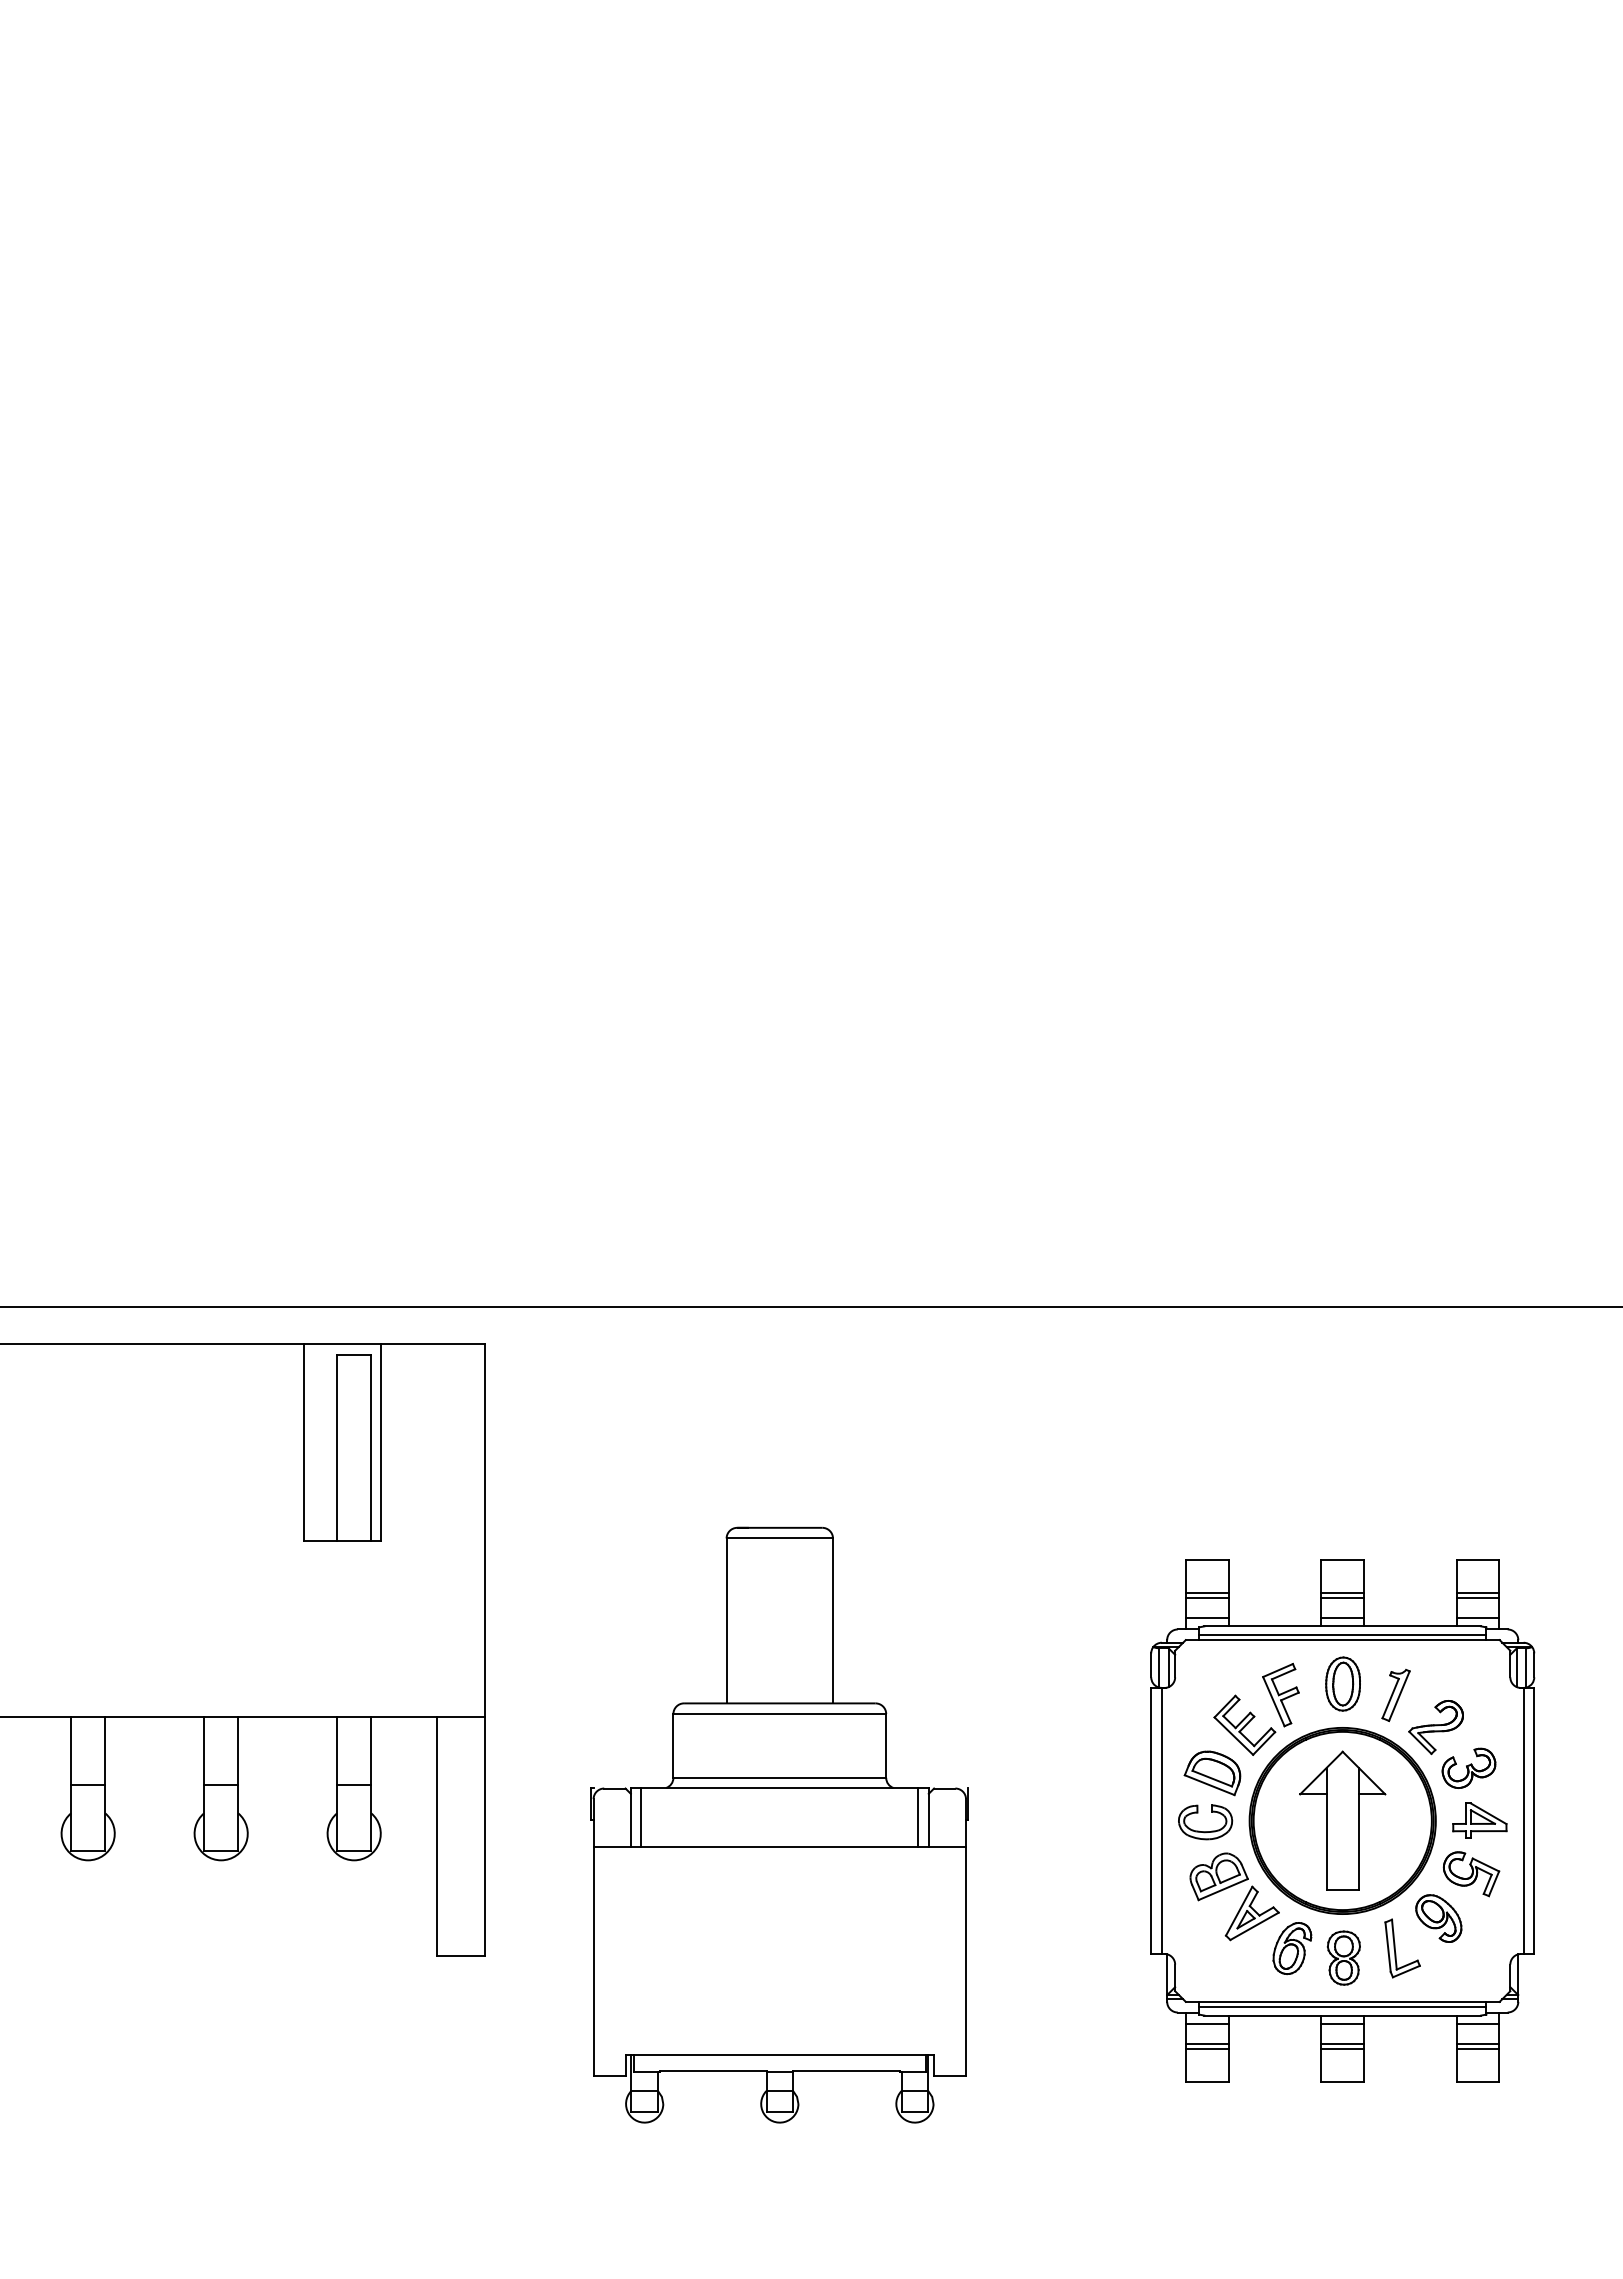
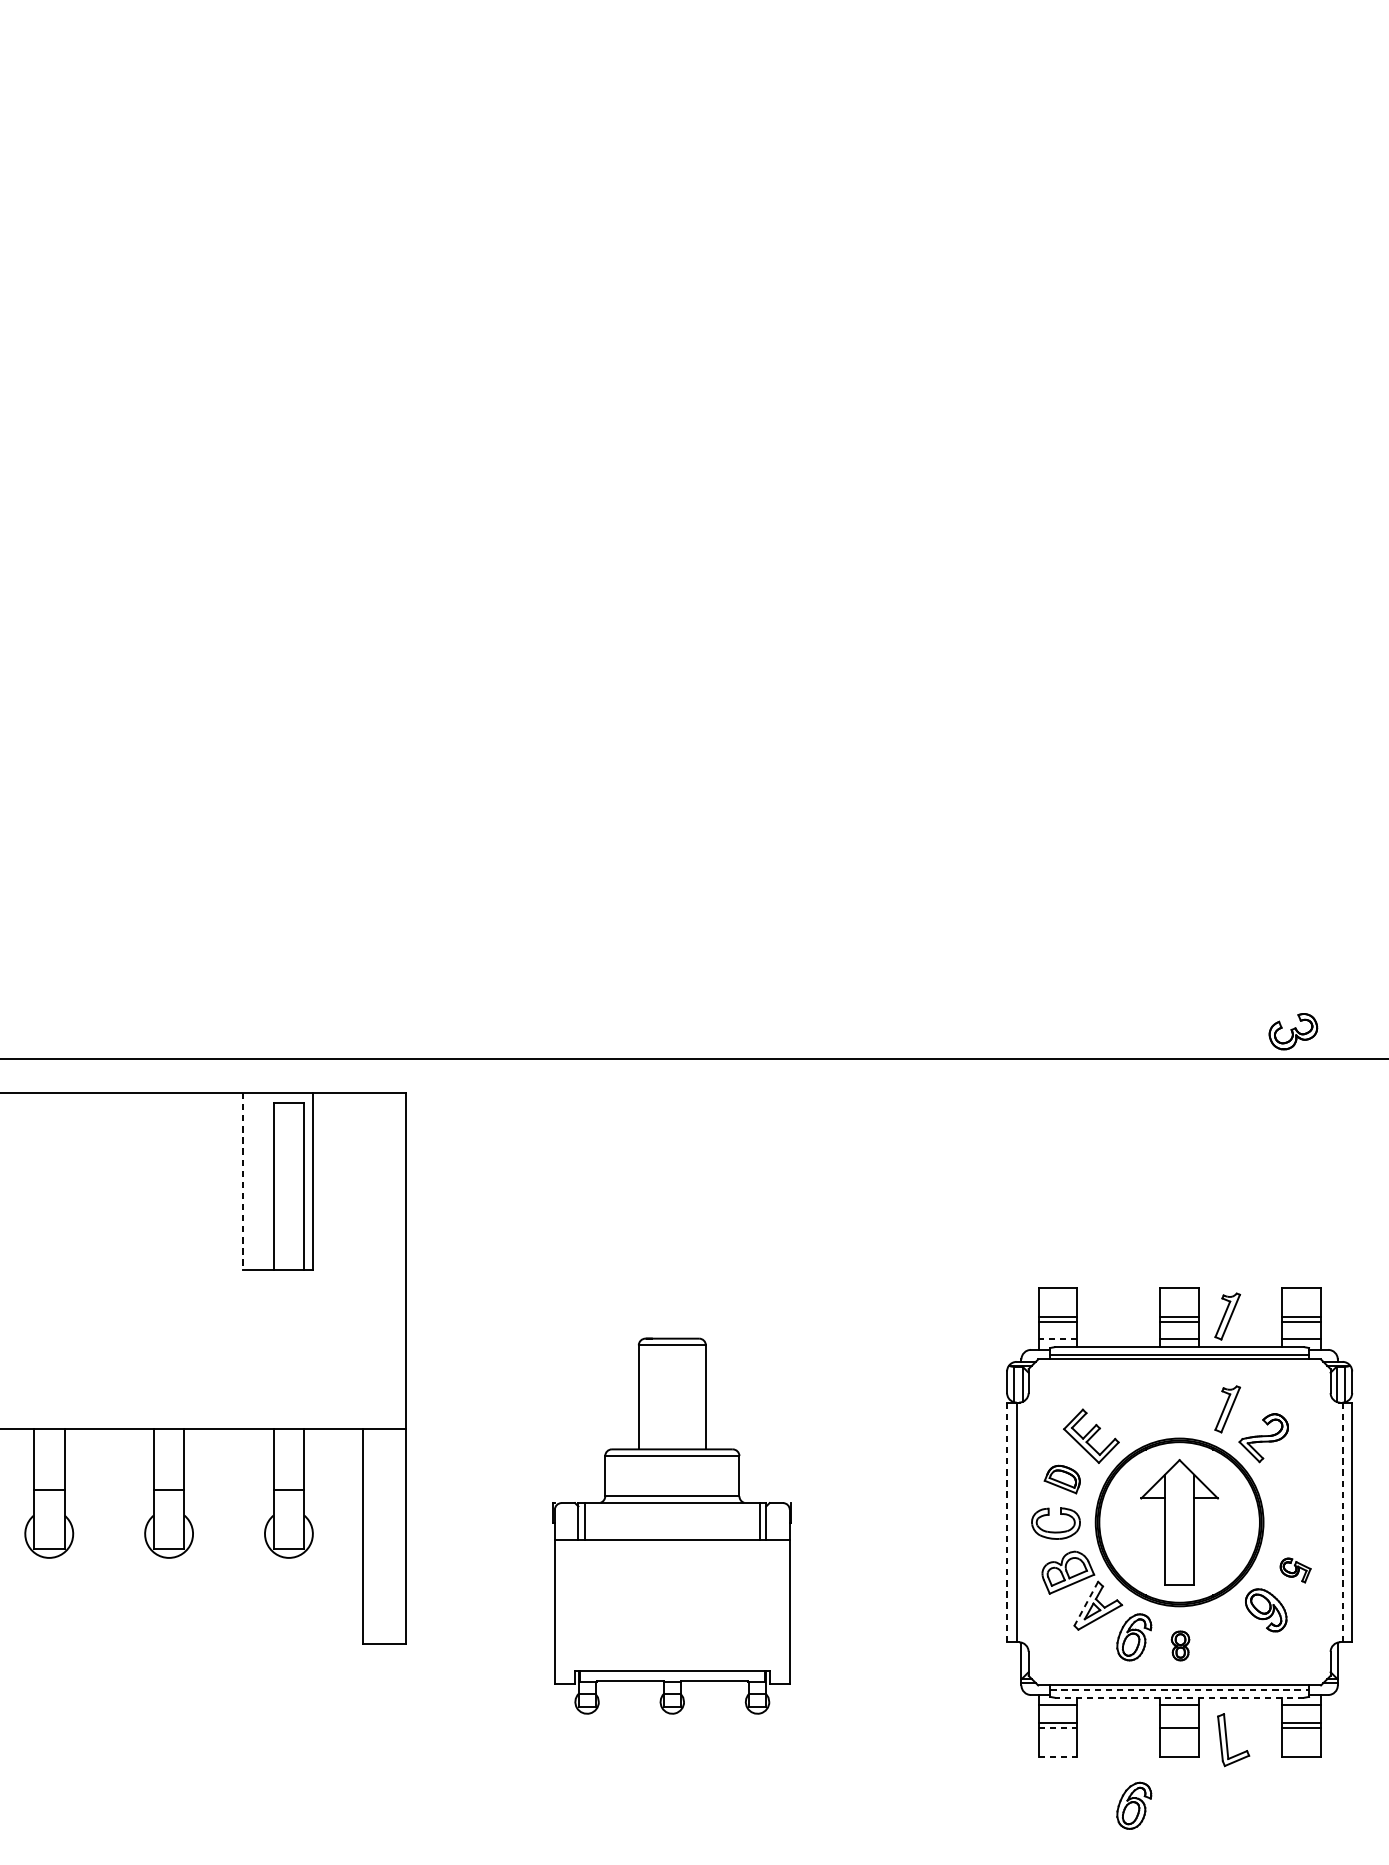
line: (303, 1443) -> (243, 1182), solid -> dashed
part: (1395, 1592) -> (1227, 1316), added
line: (1207, 1617) -> (1057, 1339), solid -> dashed
part: (1342, 1683) -> (1179, 1398), removed
part: (1280, 1694) -> (1123, 1408), removed
part: (1468, 1767) -> (1292, 1030), moved
part: (1212, 1773) -> (1062, 1479), size x0.7
part: (1479, 1820) -> (1302, 1522), removed
line: (1523, 1820) -> (1342, 1522), solid -> dashed
line: (1151, 1821) -> (1007, 1522), solid -> dashed
part: (779, 1824) -> (672, 1525), size x0.7
part: (1471, 1874) -> (1295, 1570), size x0.6
line: (1239, 1911) -> (1086, 1604), solid -> dashed
part: (1395, 1948) -> (1227, 1740), moved
part: (1343, 1957) -> (1180, 1645), size x0.6
line: (1342, 2007) -> (1179, 1690), solid -> dashed
line: (1342, 2015) -> (1179, 1697), solid -> dashed
line: (1342, 2043) -> (1179, 1722), removed
line: (1208, 2048) -> (1058, 1727), solid -> dashed
line: (1208, 2081) -> (1058, 1757), solid -> dashed
part: (1292, 2135) -> (1134, 1805), added

